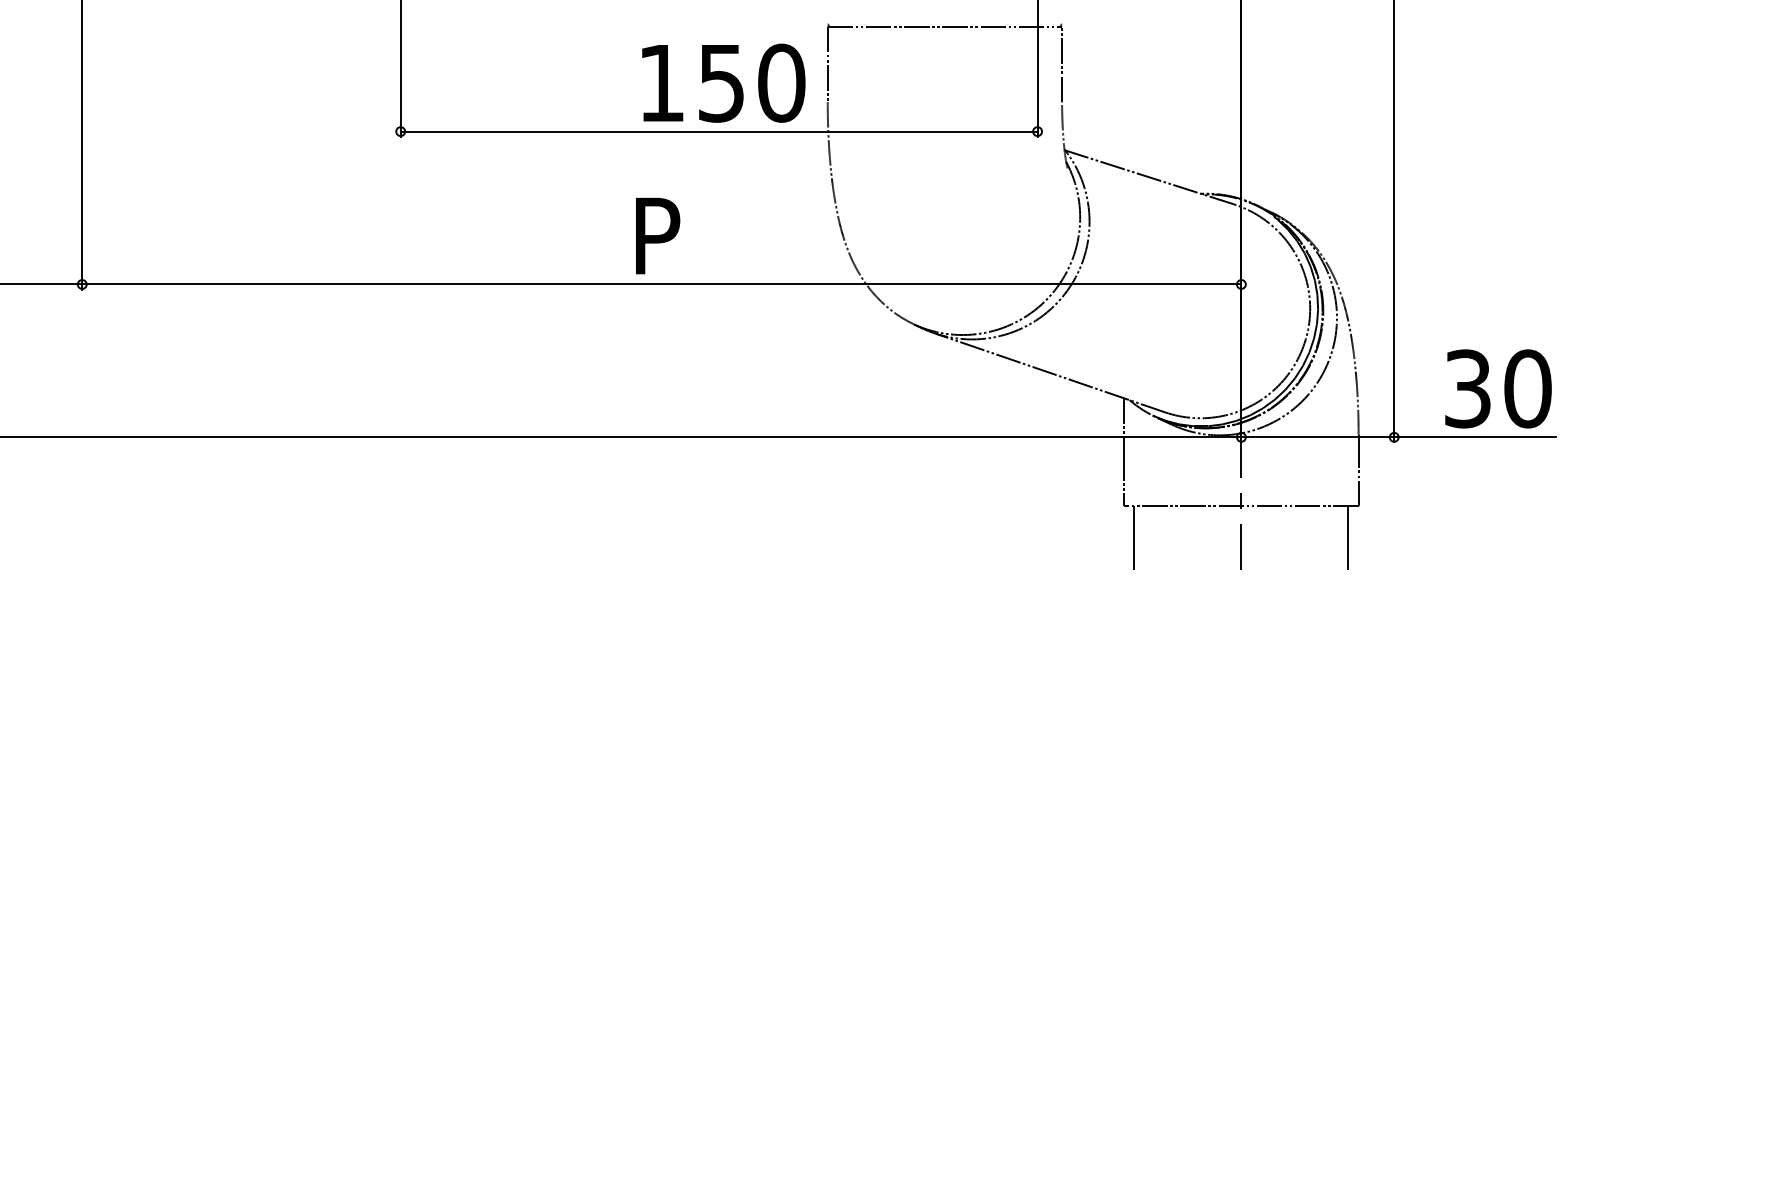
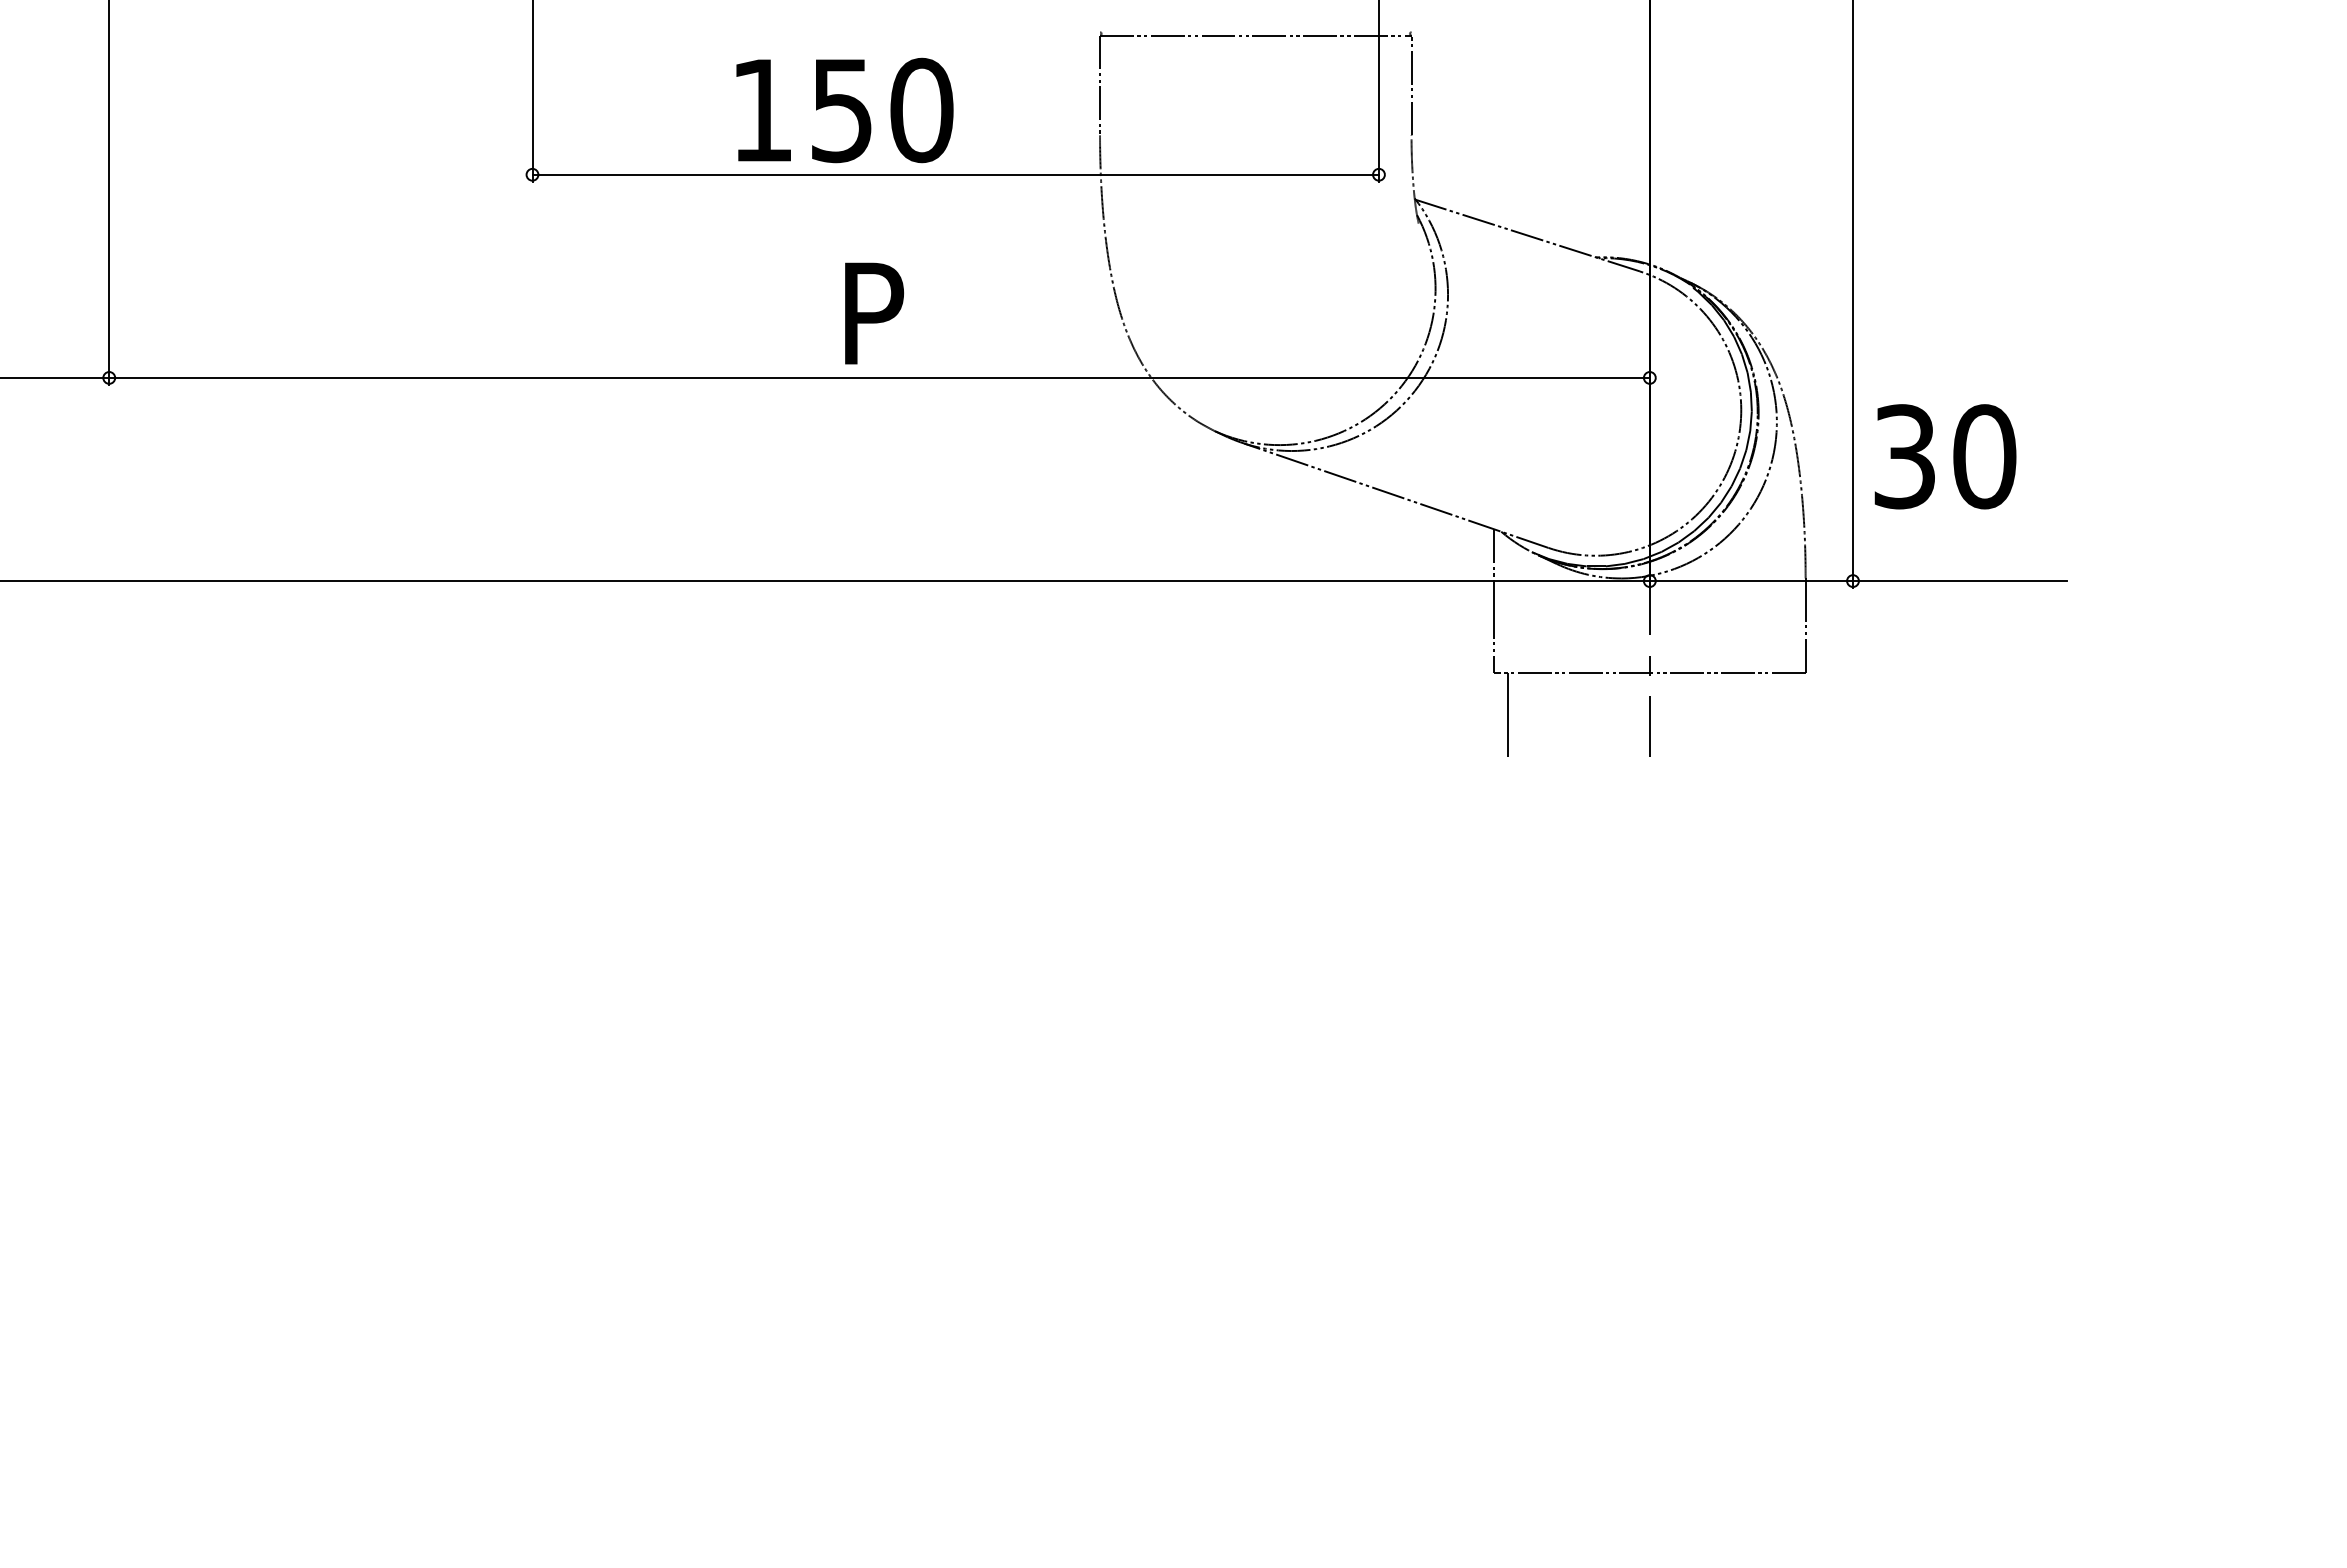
text: (723, 83) -> (844, 110), moved
text: (1498, 388) -> (1945, 456), moved
line: (1348, 537) -> (1792, 714), removed

